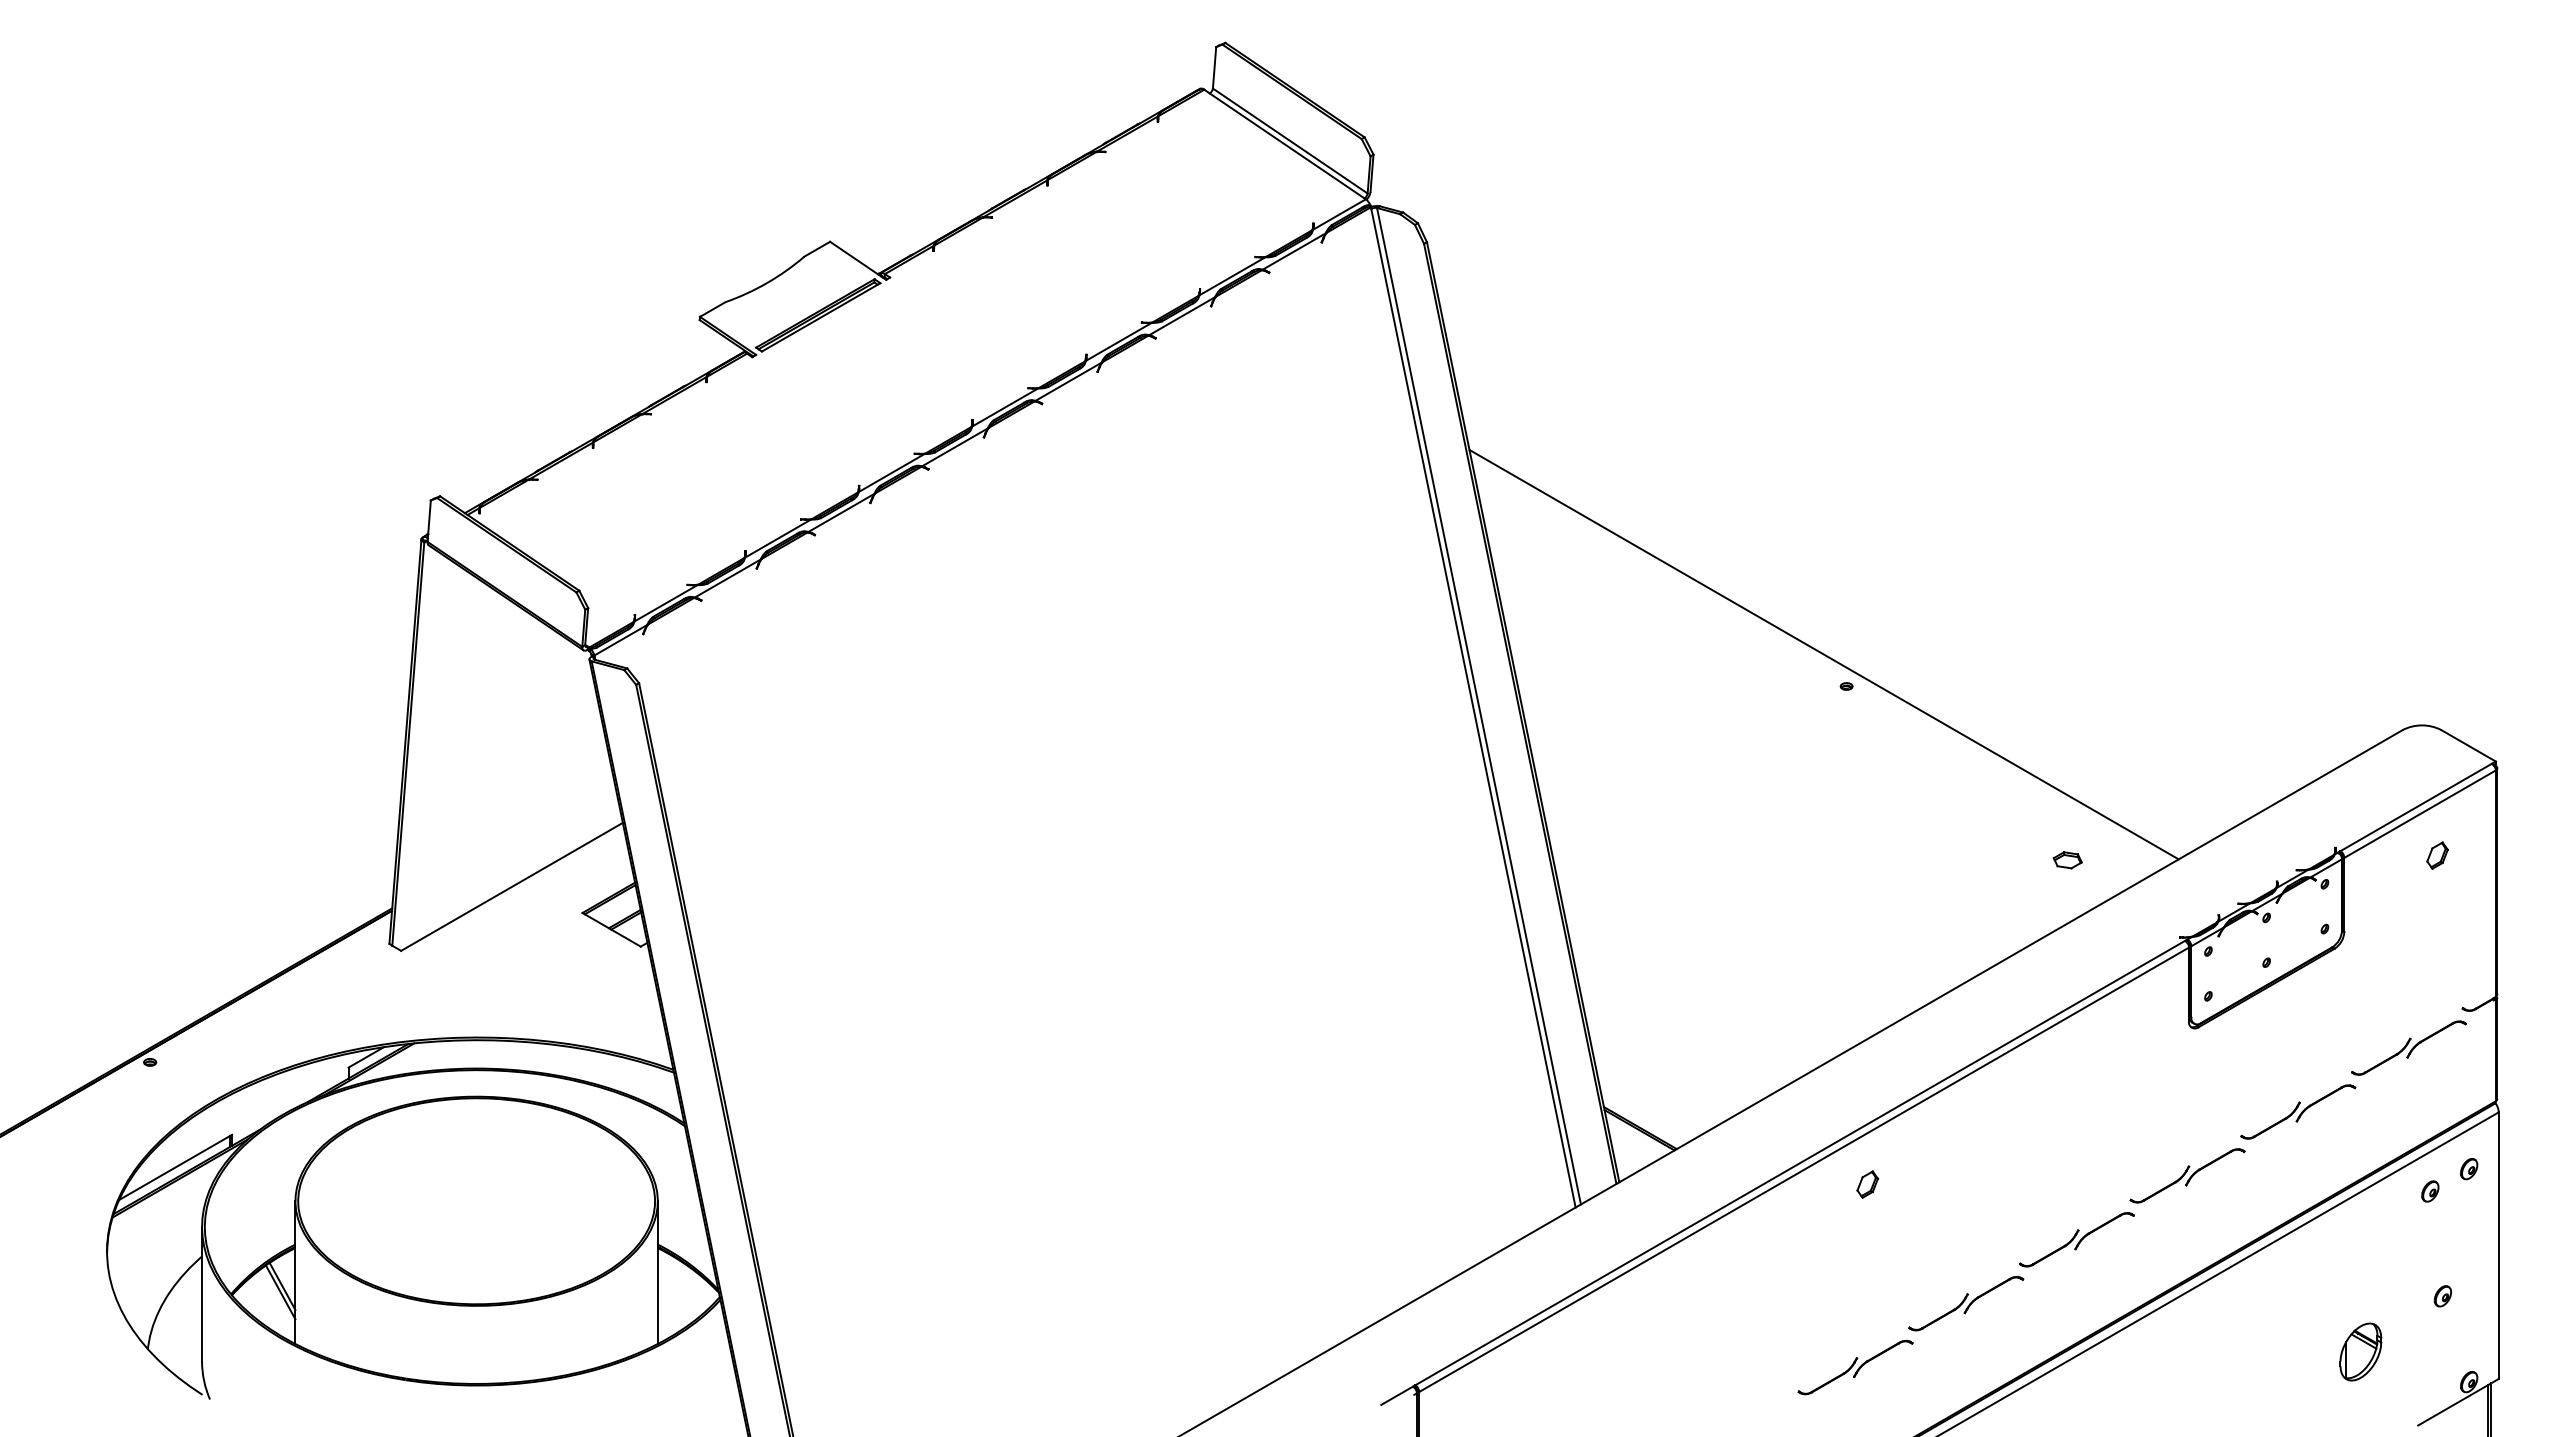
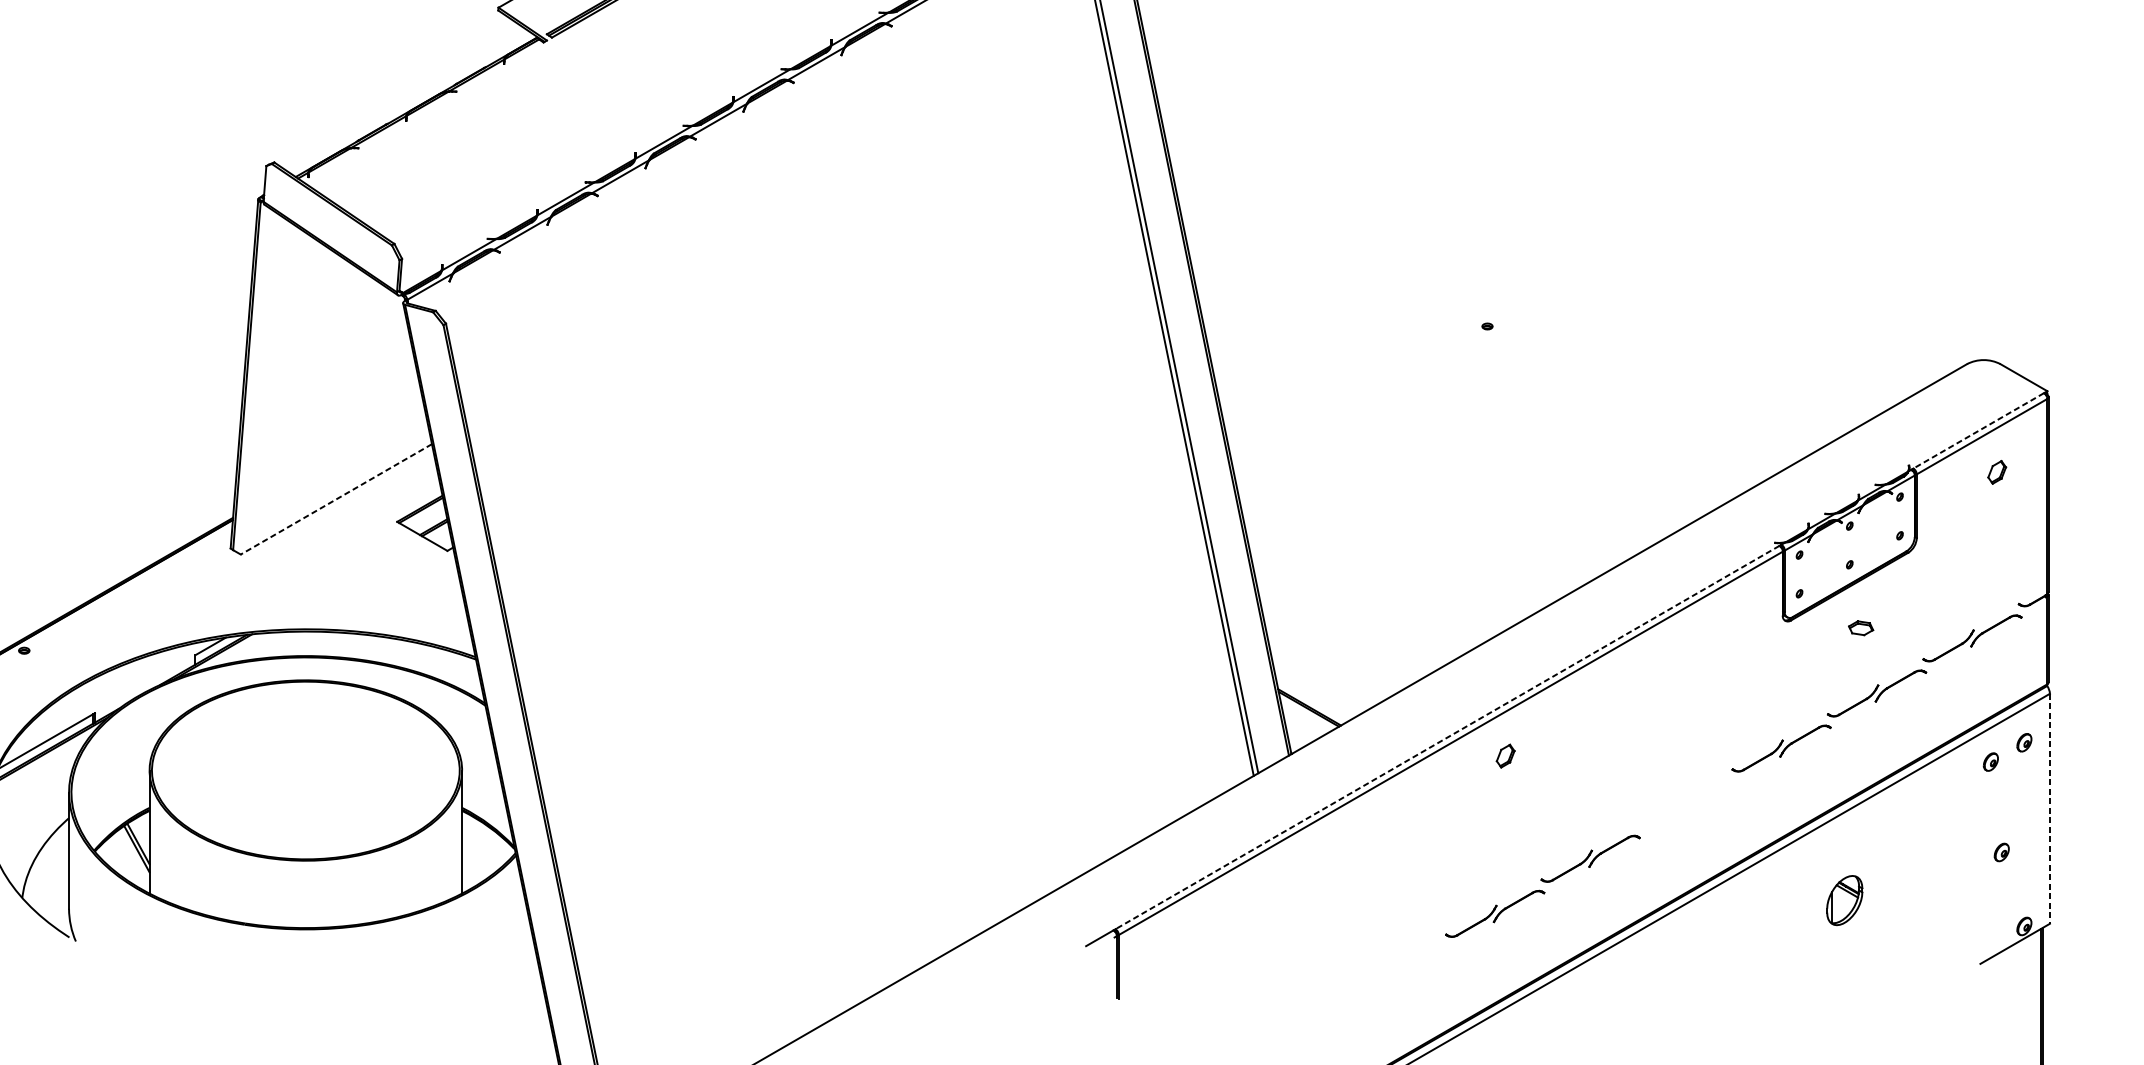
line: (1823, 654) -> (1467, 298), removed
line: (2415, 807) -> (1978, 430), solid -> dashed
part: (2067, 860) -> (1860, 628), moved
line: (512, 886) -> (336, 499), solid -> dashed
line: (1799, 1163) -> (1446, 737), solid -> dashed
part: (2076, 1239) -> (1685, 803), removed
line: (2498, 1246) -> (2049, 809), solid -> dashed
part: (2360, 1351) -> (1844, 900), moved

